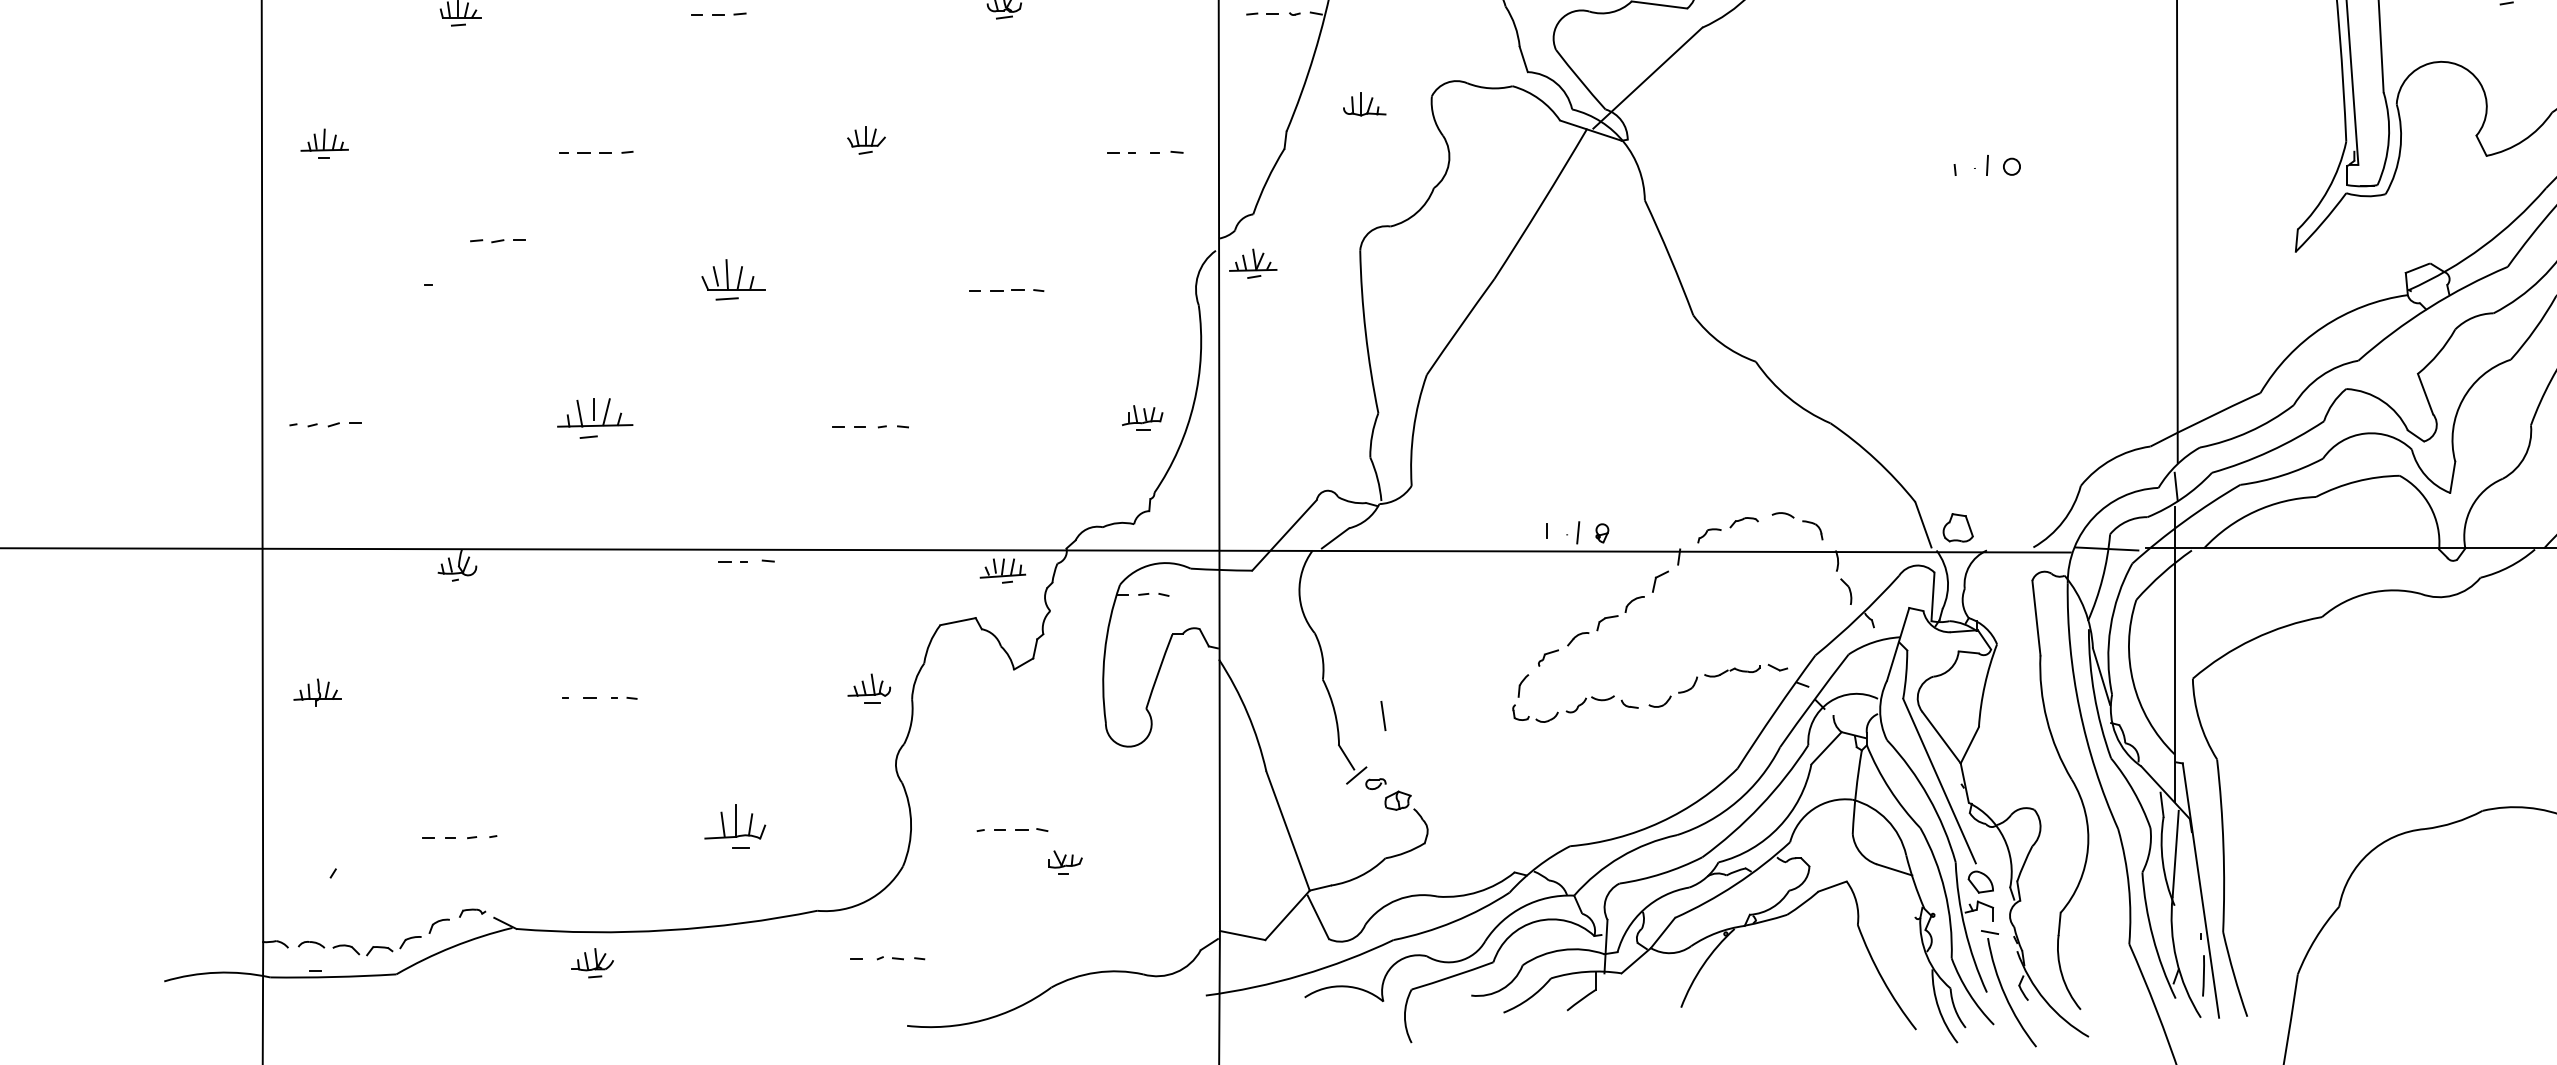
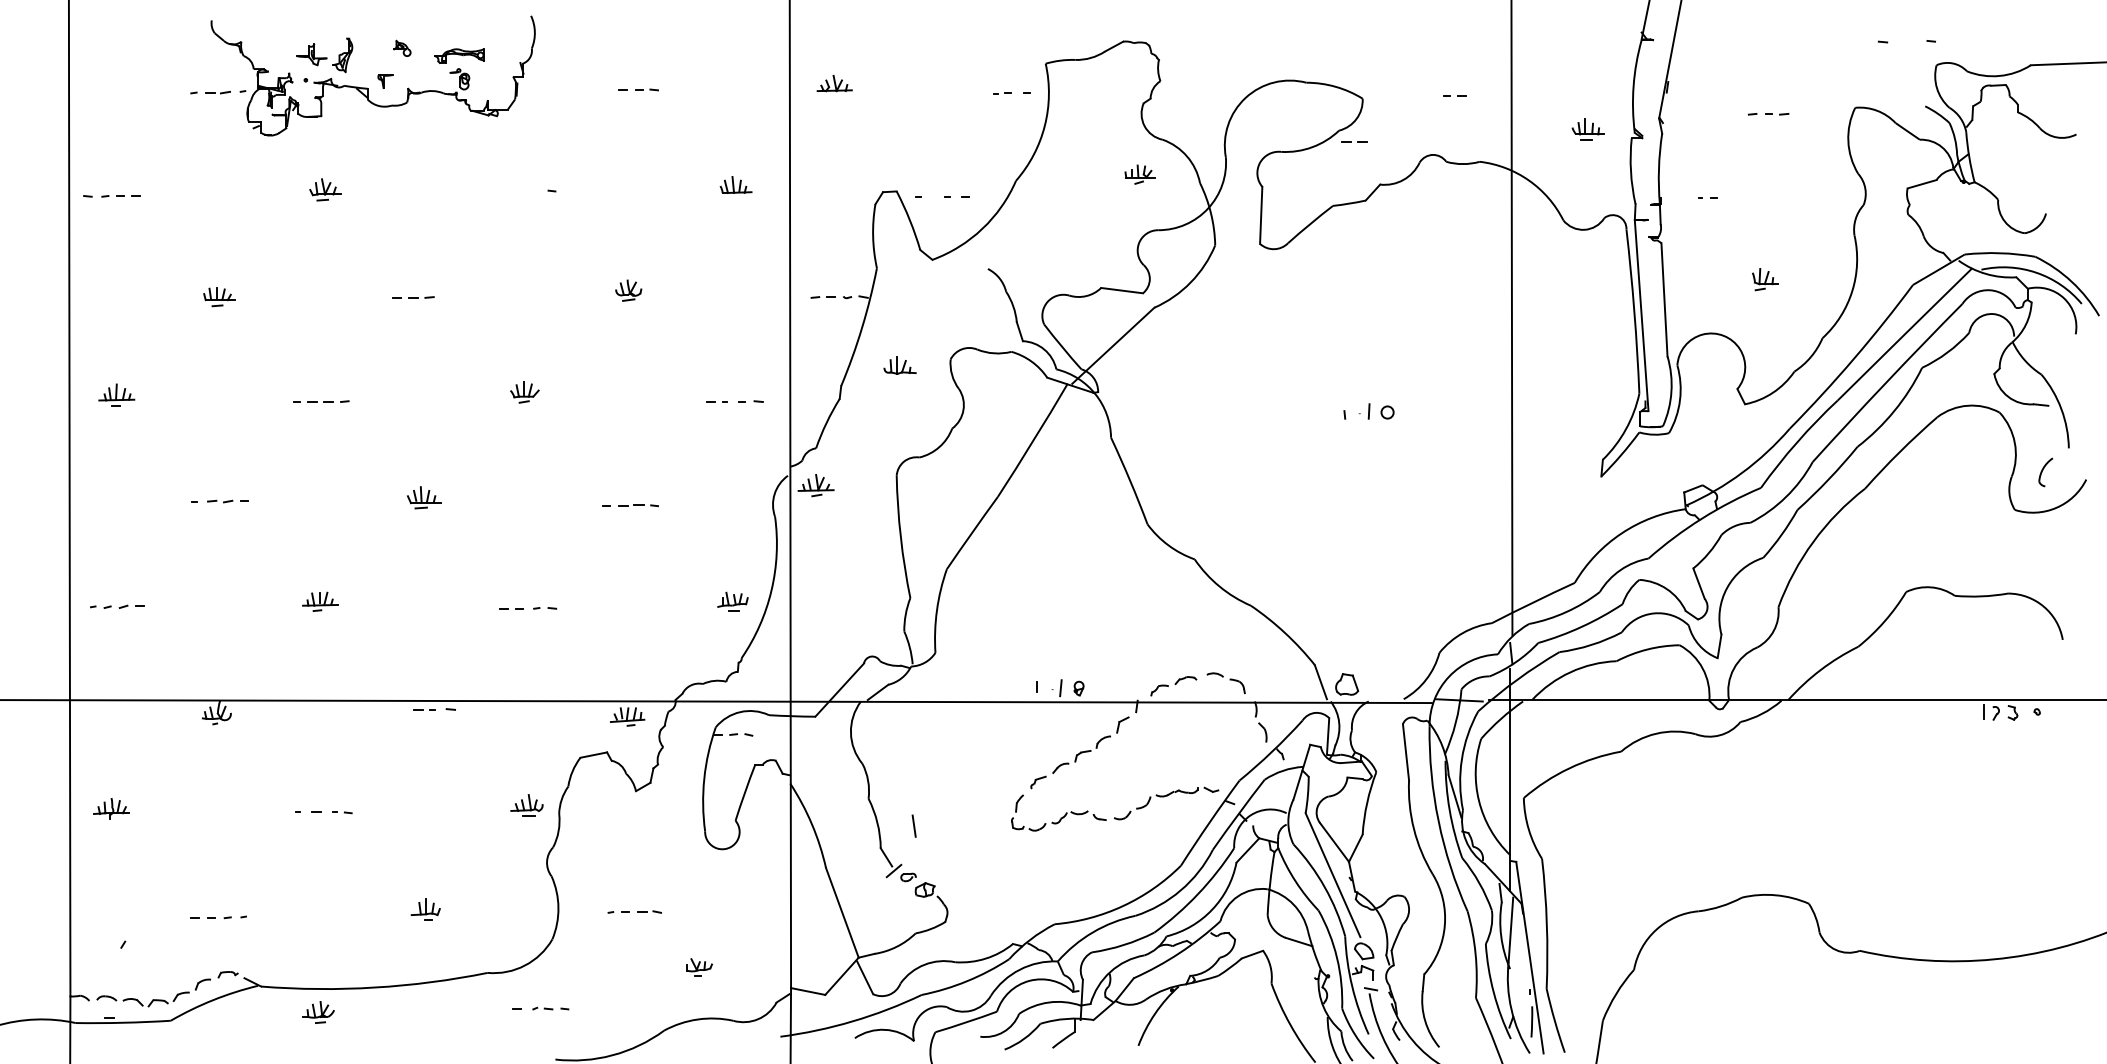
part: (496, 241) -> (227, 501), moved
part: (733, 279) -> (424, 497), size x0.71
part: (595, 417) -> (320, 601), size x0.62
part: (734, 826) -> (425, 909), size x0.62
part: (1065, 862) -> (699, 967), moved

